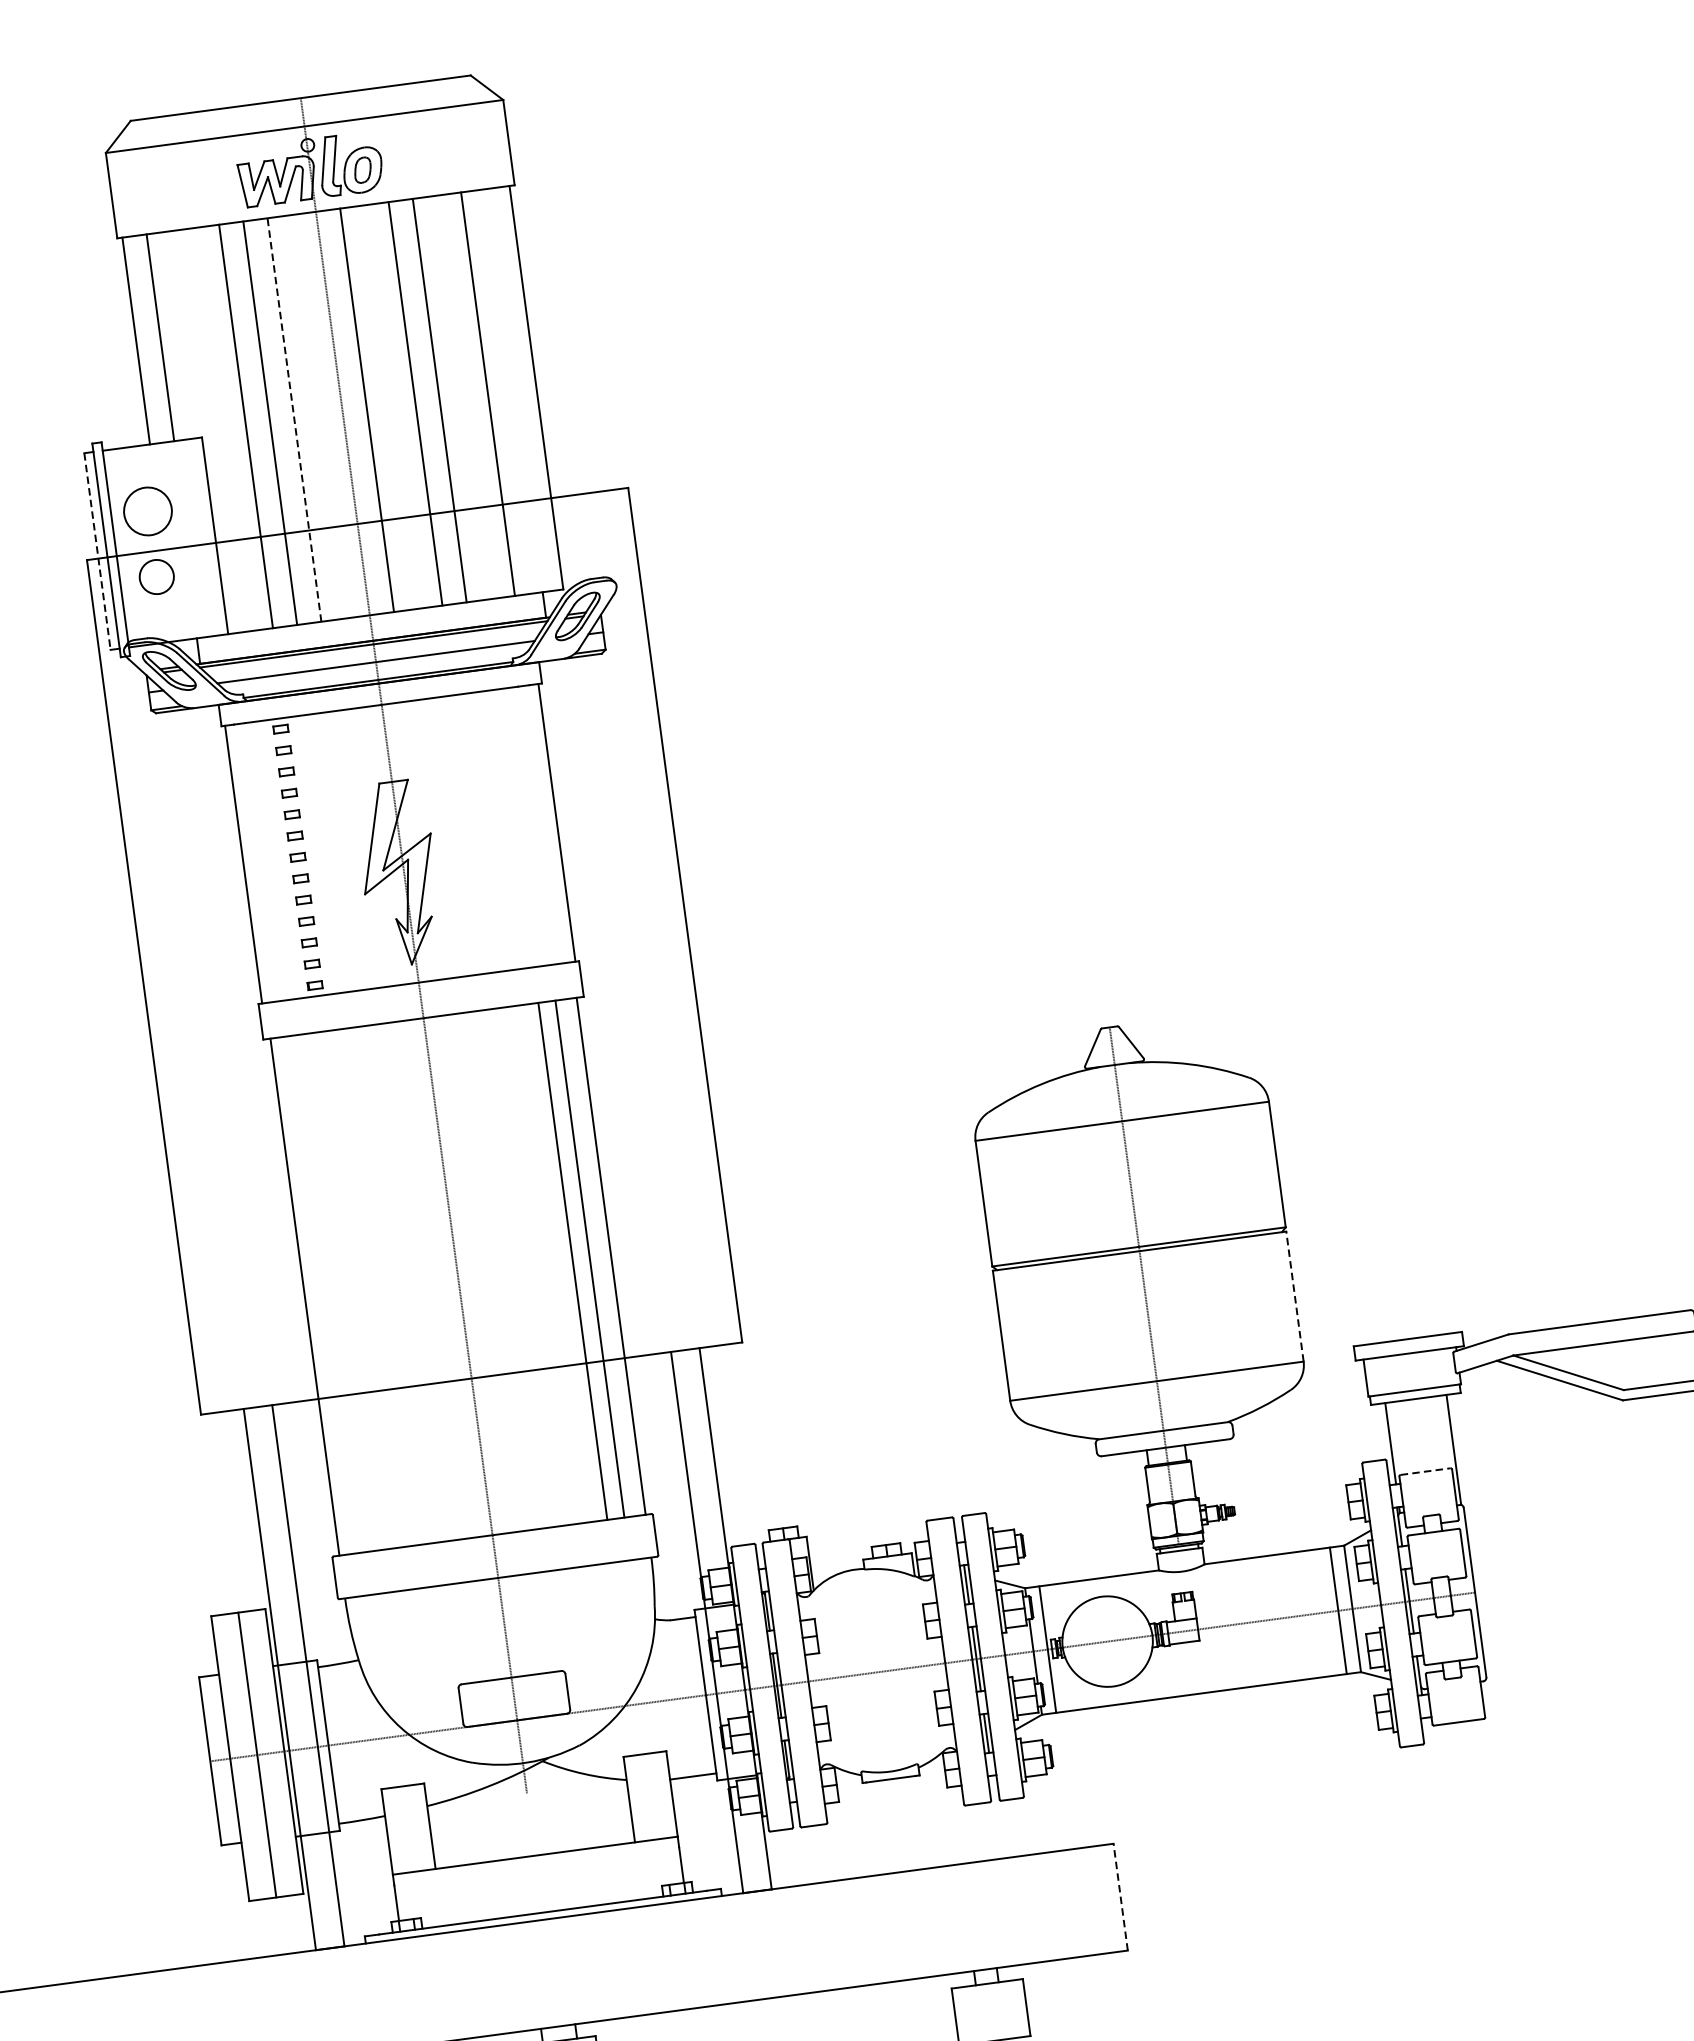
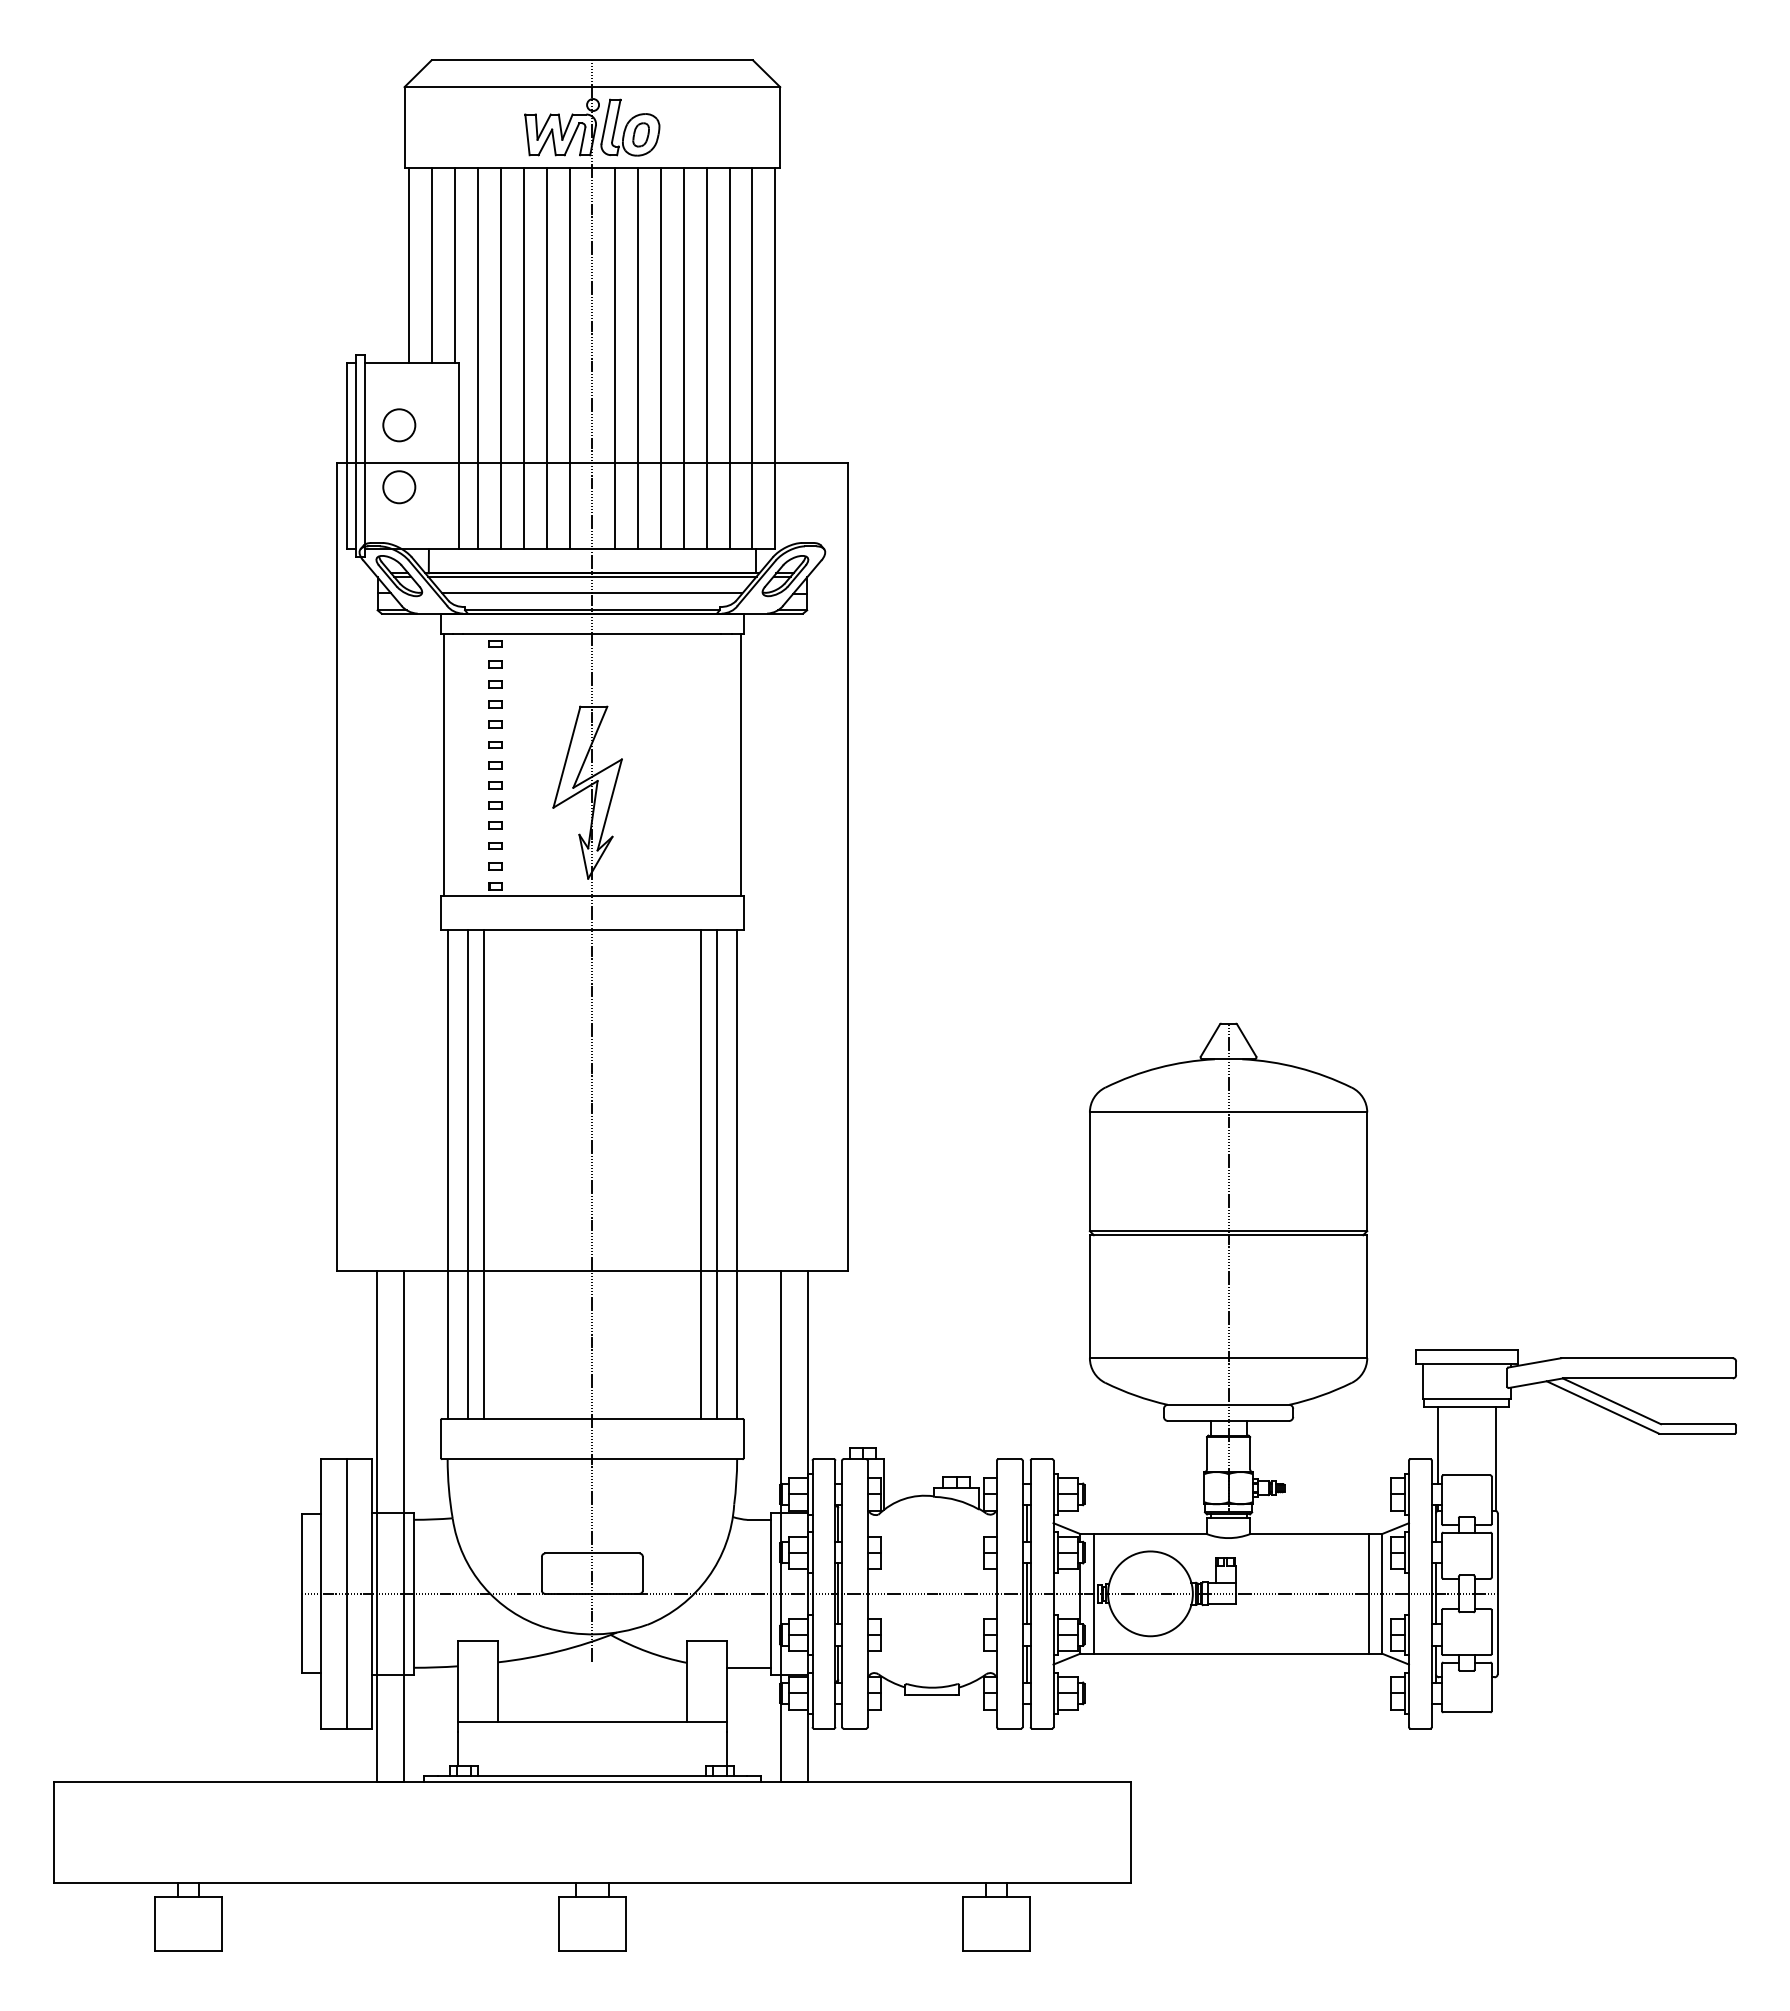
line: (184, 334) -> (455, 265), added
line: (512, 390) -> (752, 358), added
line: (463, 397) -> (706, 358), added
line: (391, 407) -> (638, 358), added
line: (318, 416) -> (569, 358), added
line: (294, 420) -> (546, 358), dashed -> solid
line: (221, 429) -> (477, 358), added
circle: (148, 511) -> (399, 425), size x0.71
line: (97, 551) -> (347, 456), dashed -> solid
line: (342, 1292) -> (483, 1174), added
line: (325, 1294) -> (467, 1174), added
line: (1295, 1296) -> (1367, 1296), dashed -> solid
line: (1425, 1471) -> (1466, 1475), dashed -> solid
line: (1120, 1896) -> (1130, 1832), dashed -> solid

